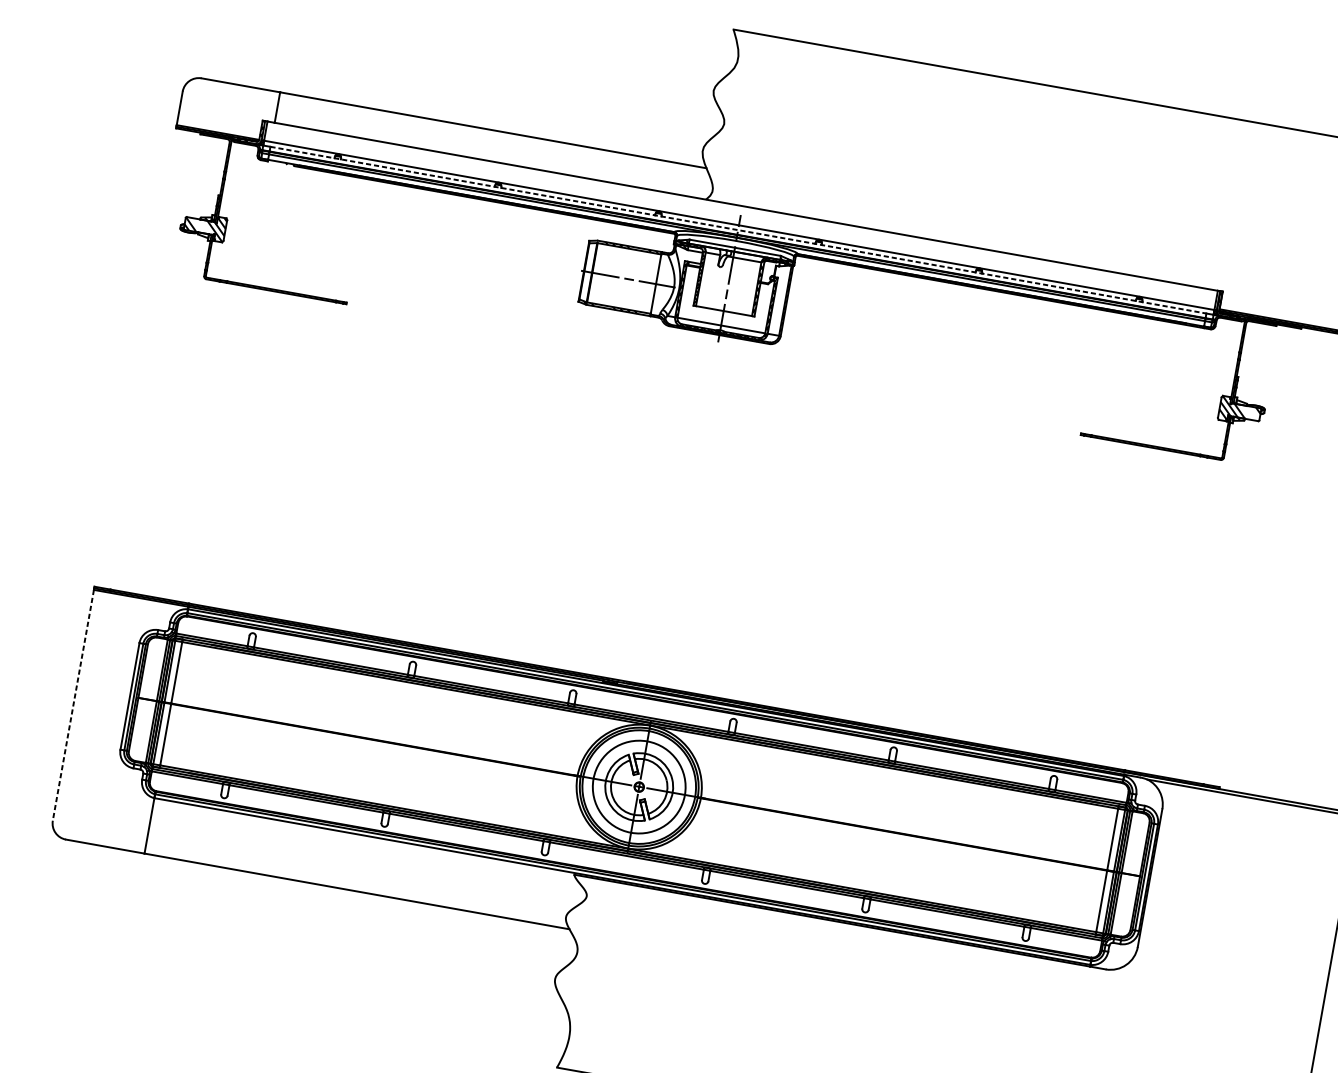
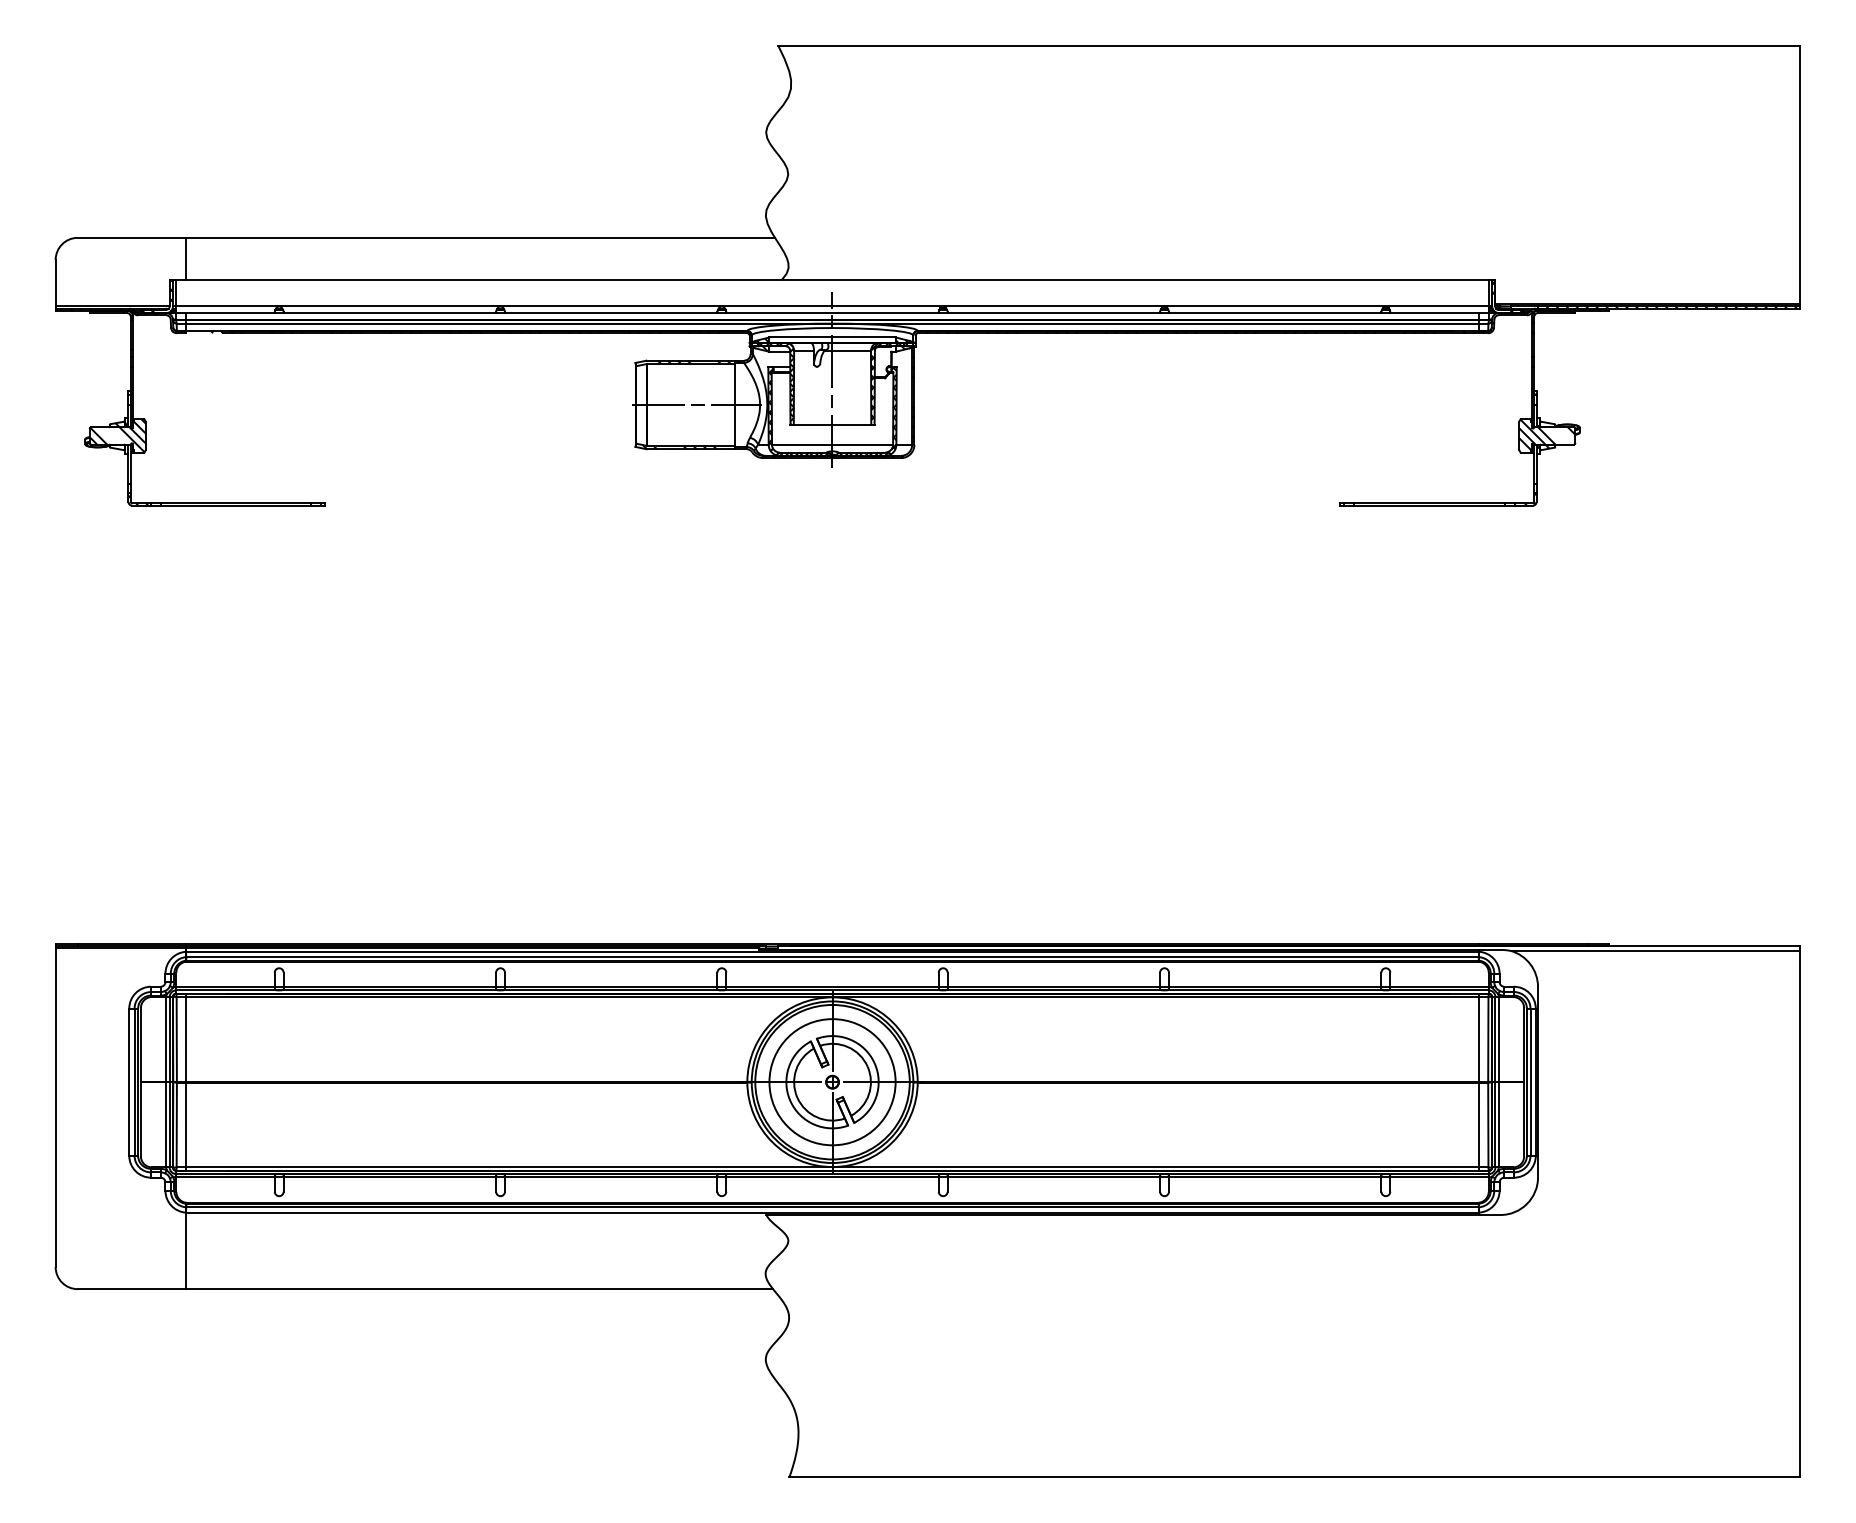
line: (739, 230) -> (833, 313), dashed -> solid
line: (73, 705) -> (55, 1108), dashed -> solid

